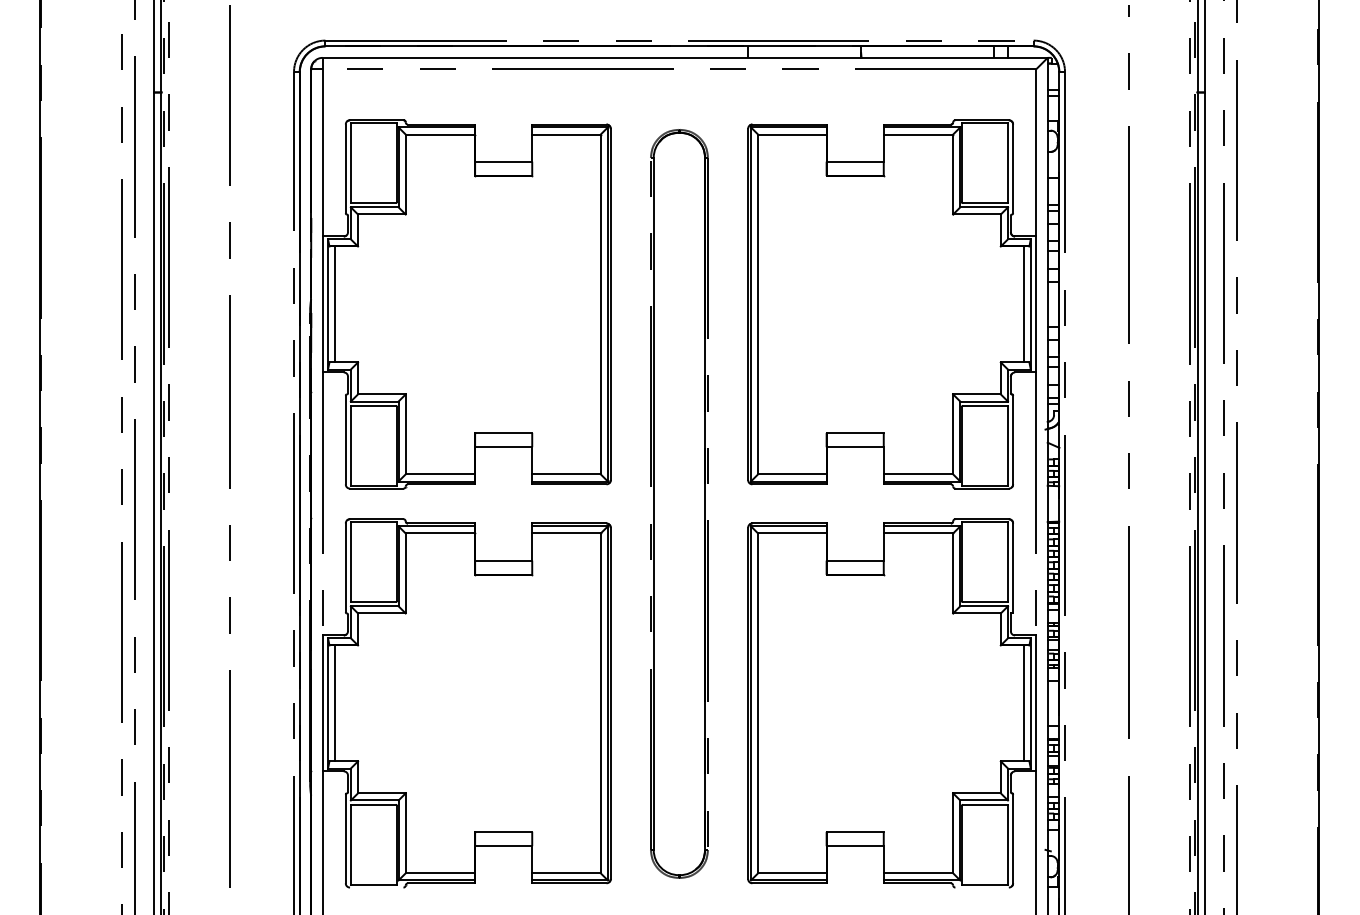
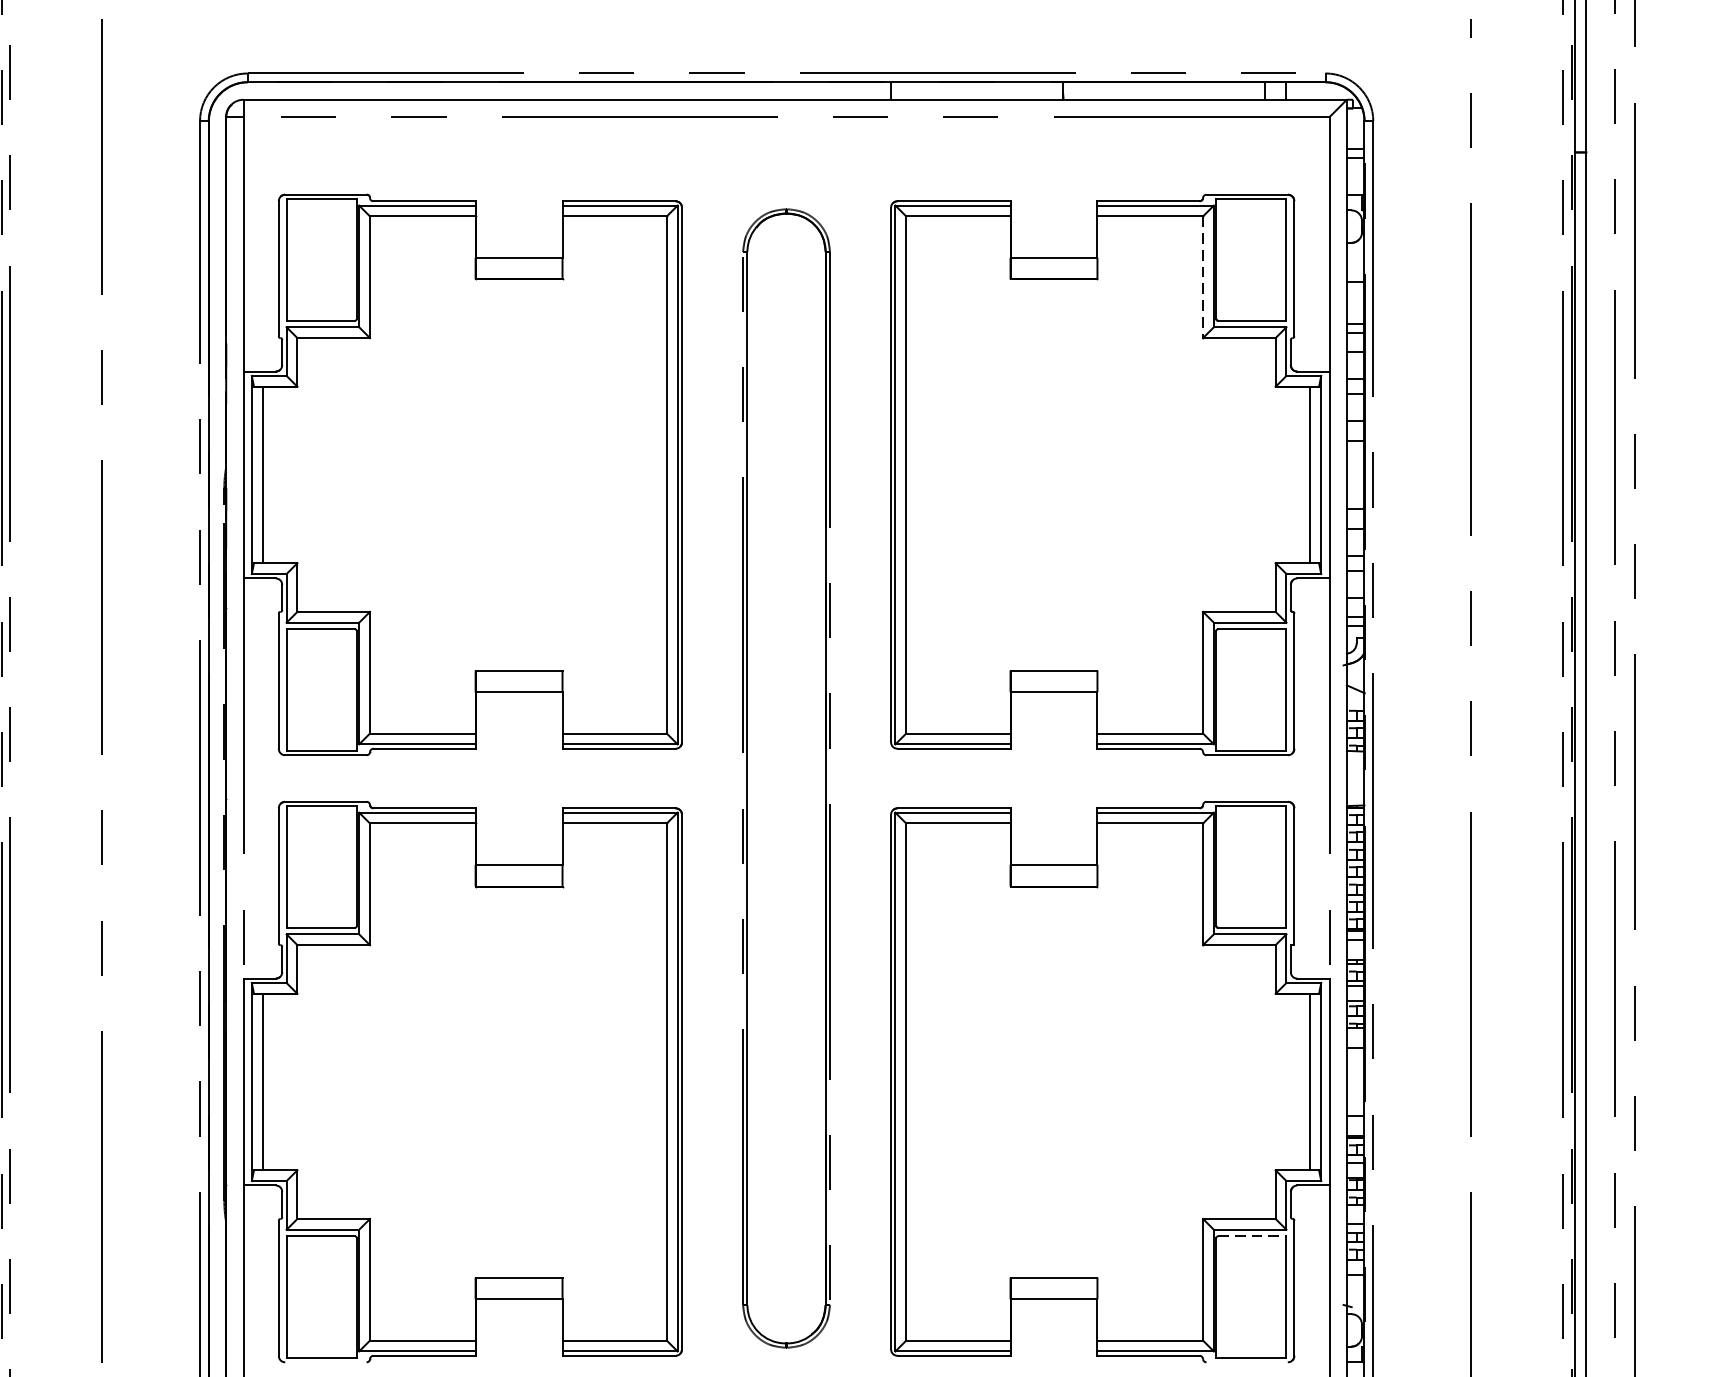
line: (953, 174) -> (1203, 277), solid -> dashed
line: (986, 804) -> (1253, 1235), solid -> dashed

